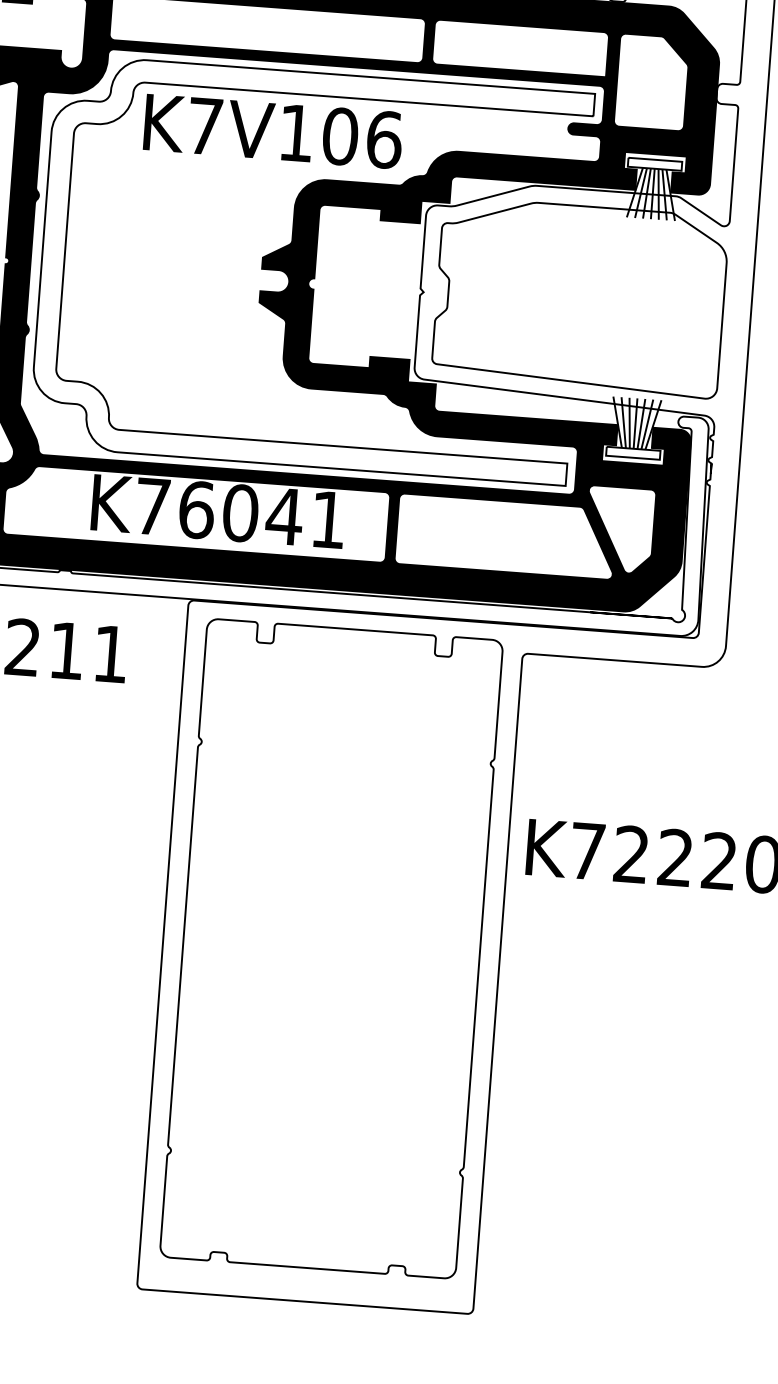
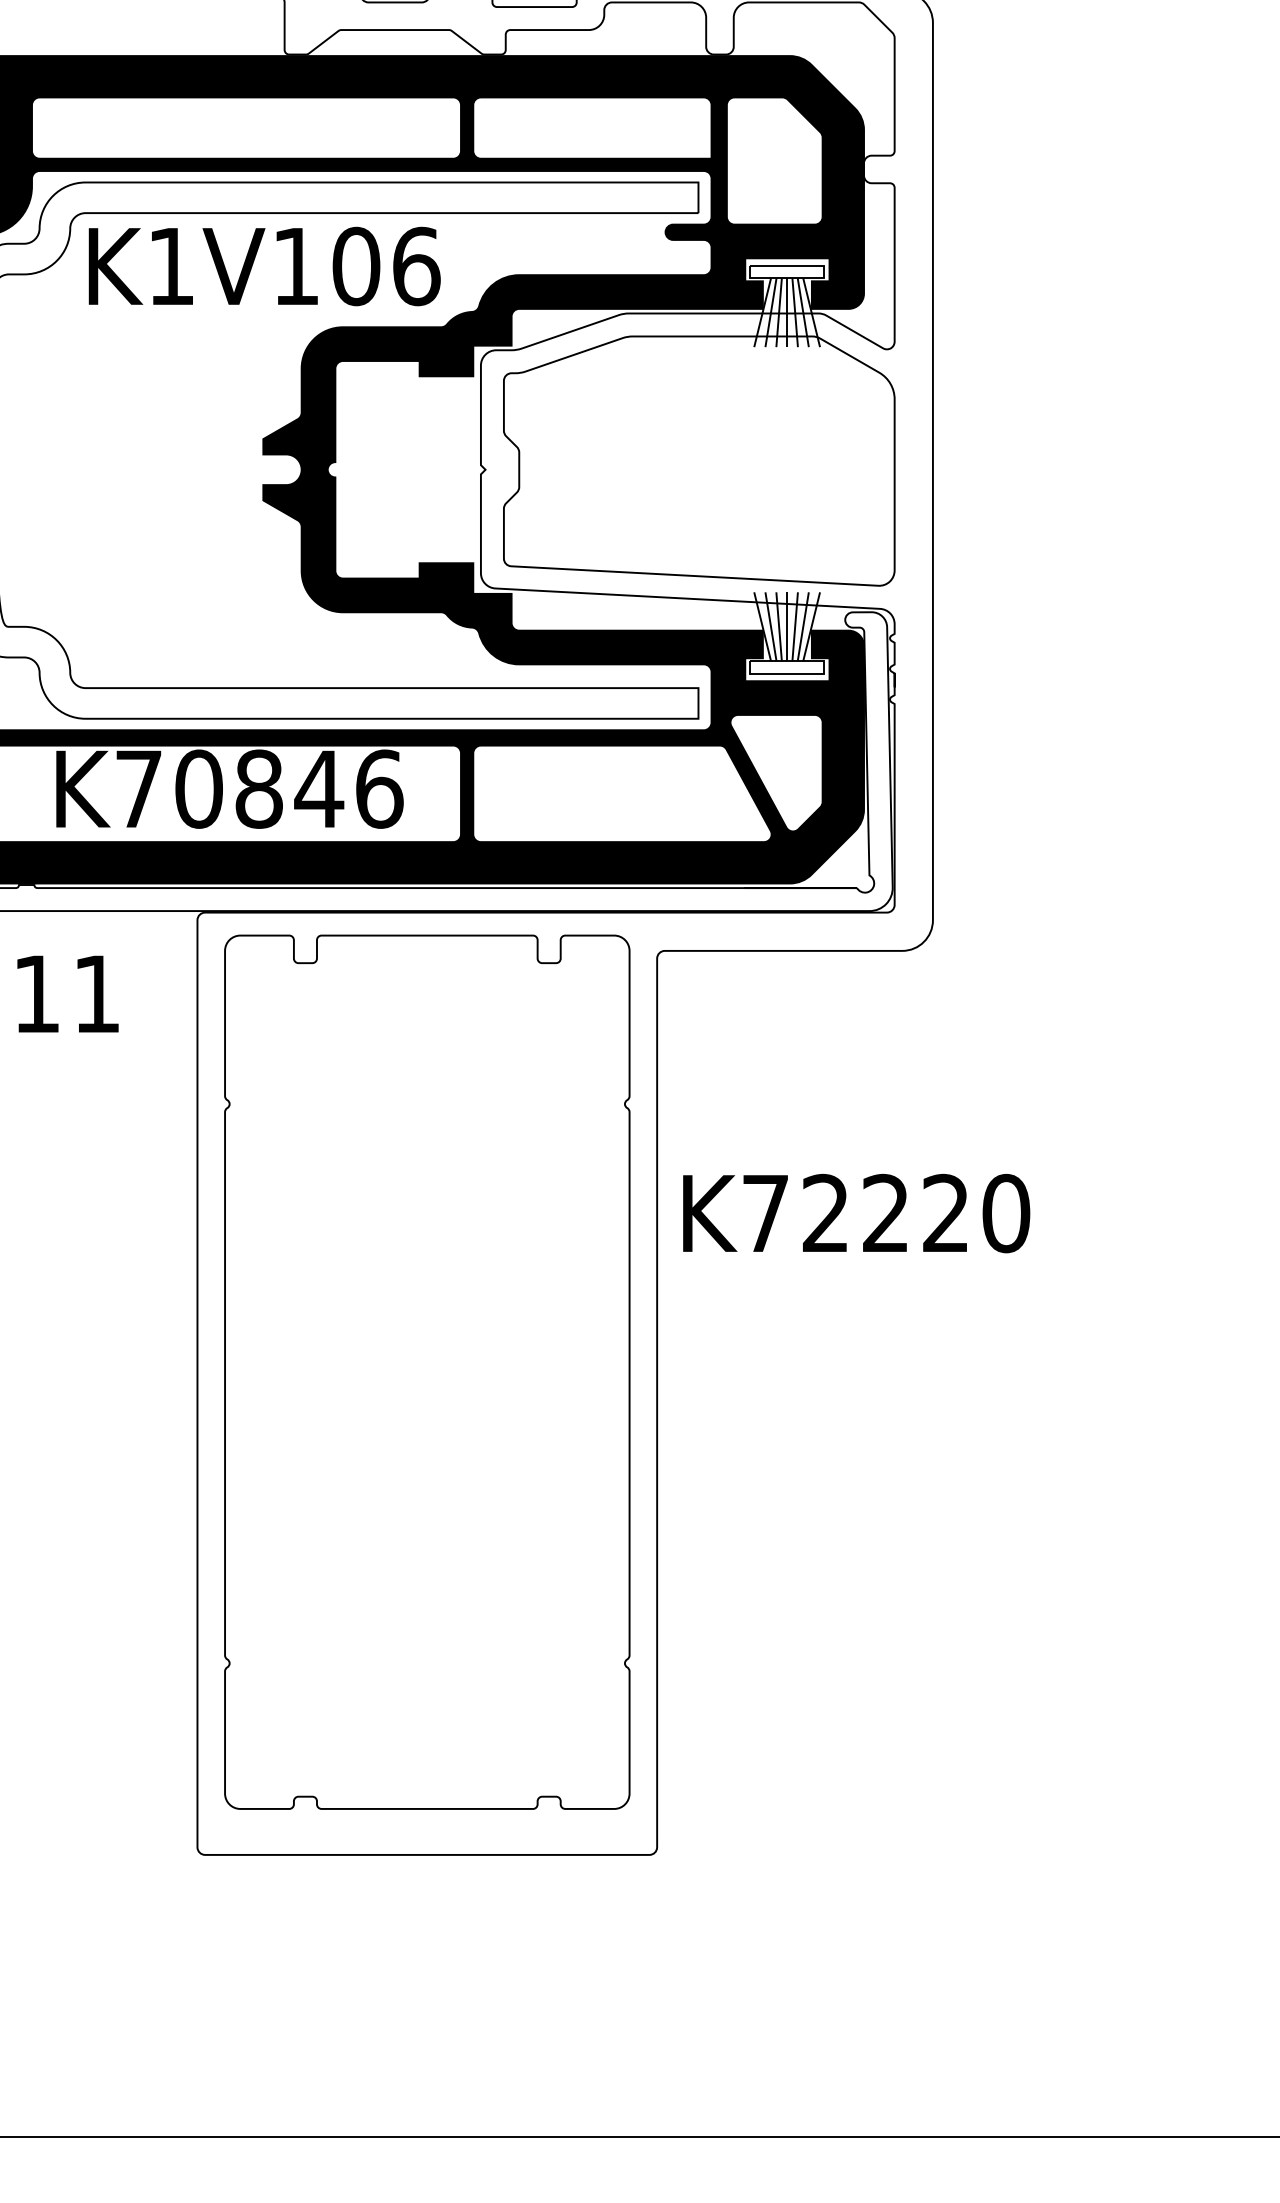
text: (205, 126) -> (171, 266), K7V106 -> K1V106
text: (262, 514) -> (289, 788), K76041 -> K70846

